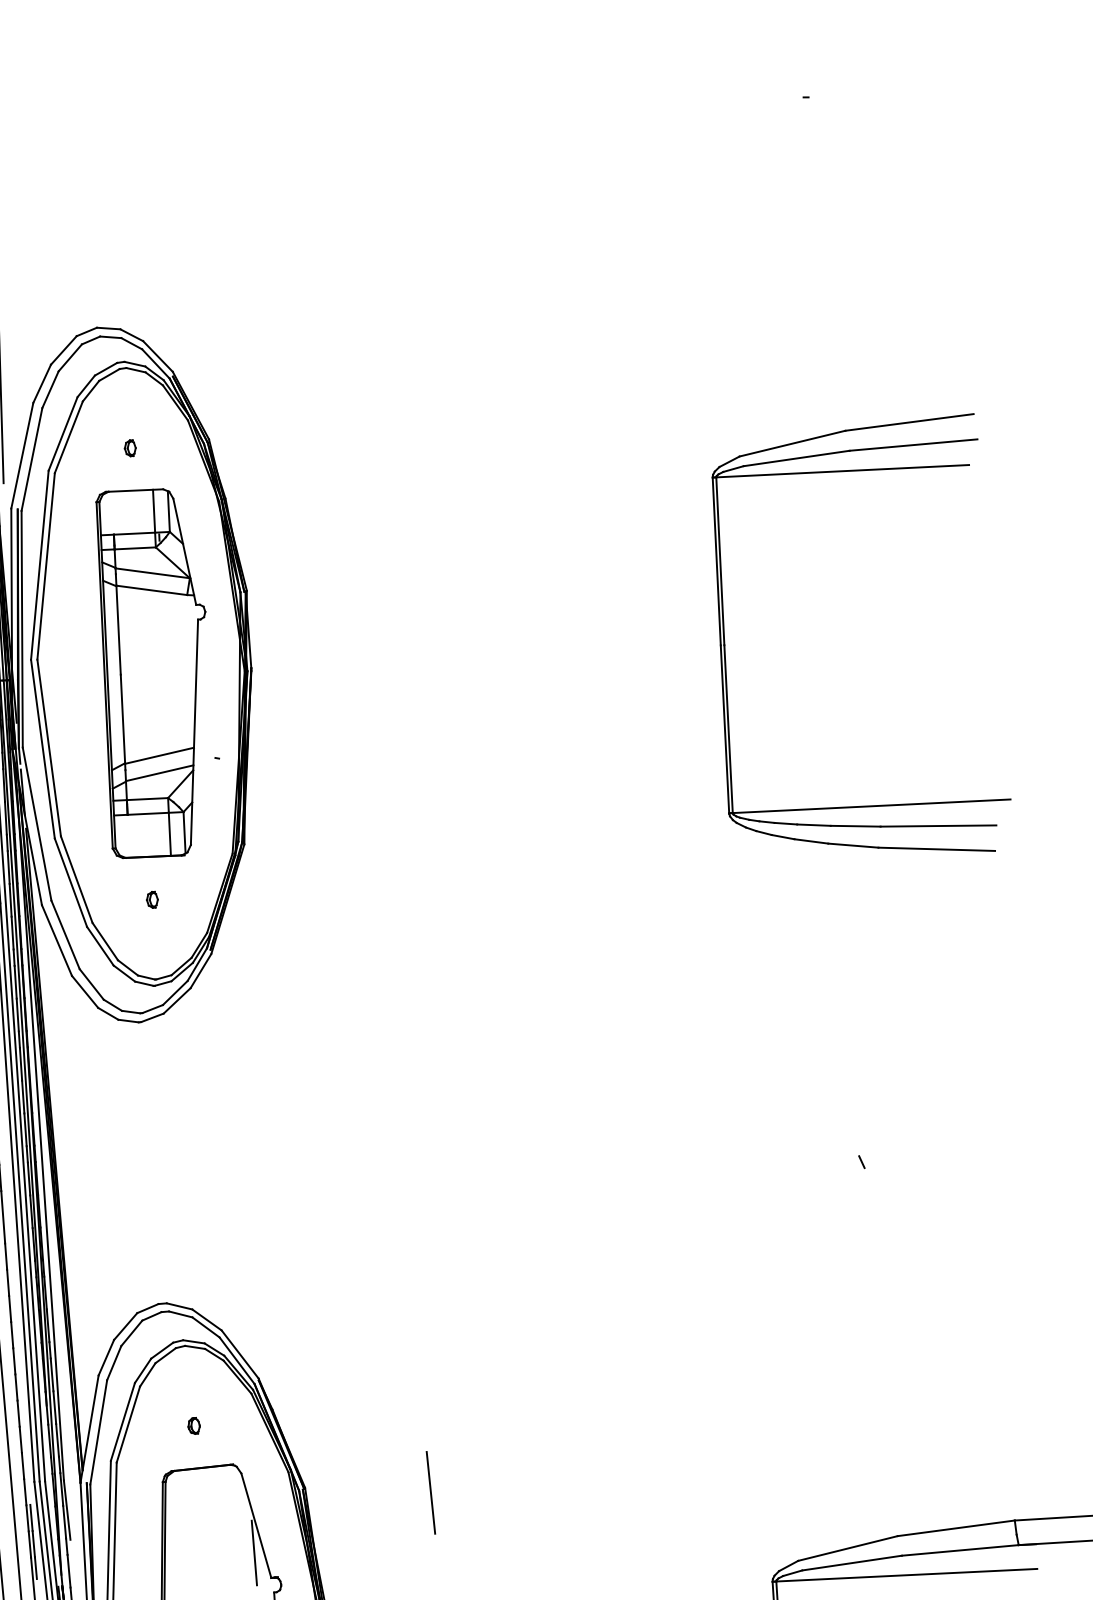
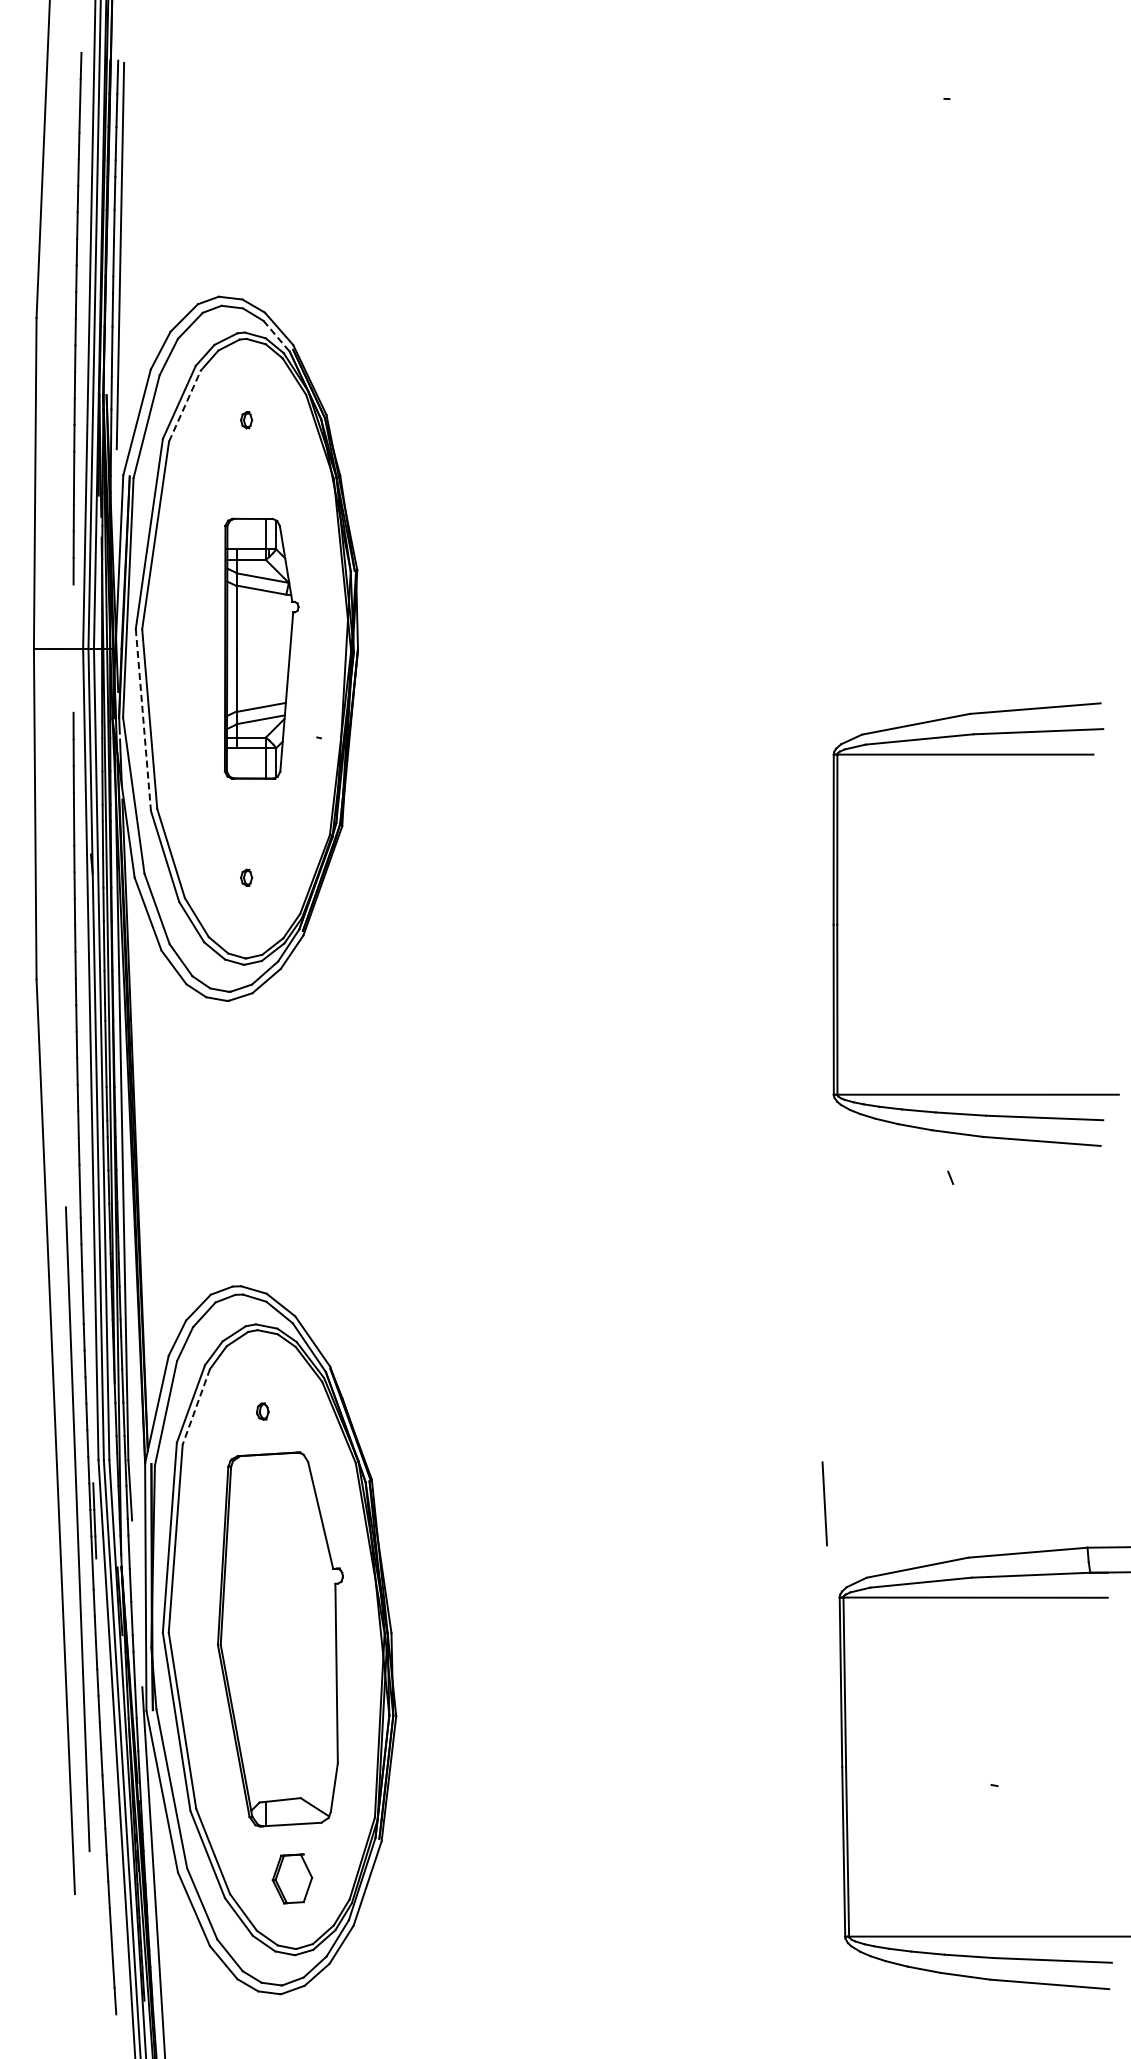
line: (155, 364) -> (276, 336), solid -> dashed
line: (68, 437) -> (184, 406), solid -> dashed
part: (725, 645) -> (838, 924), moved
part: (156, 672) -> (261, 648), size x0.7
line: (43, 749) -> (143, 720), solid -> dashed
line: (128, 1425) -> (196, 1407), solid -> dashed
line: (430, 1492) -> (824, 1503), moved
line: (254, 1552) -> (317, 1542), removed

